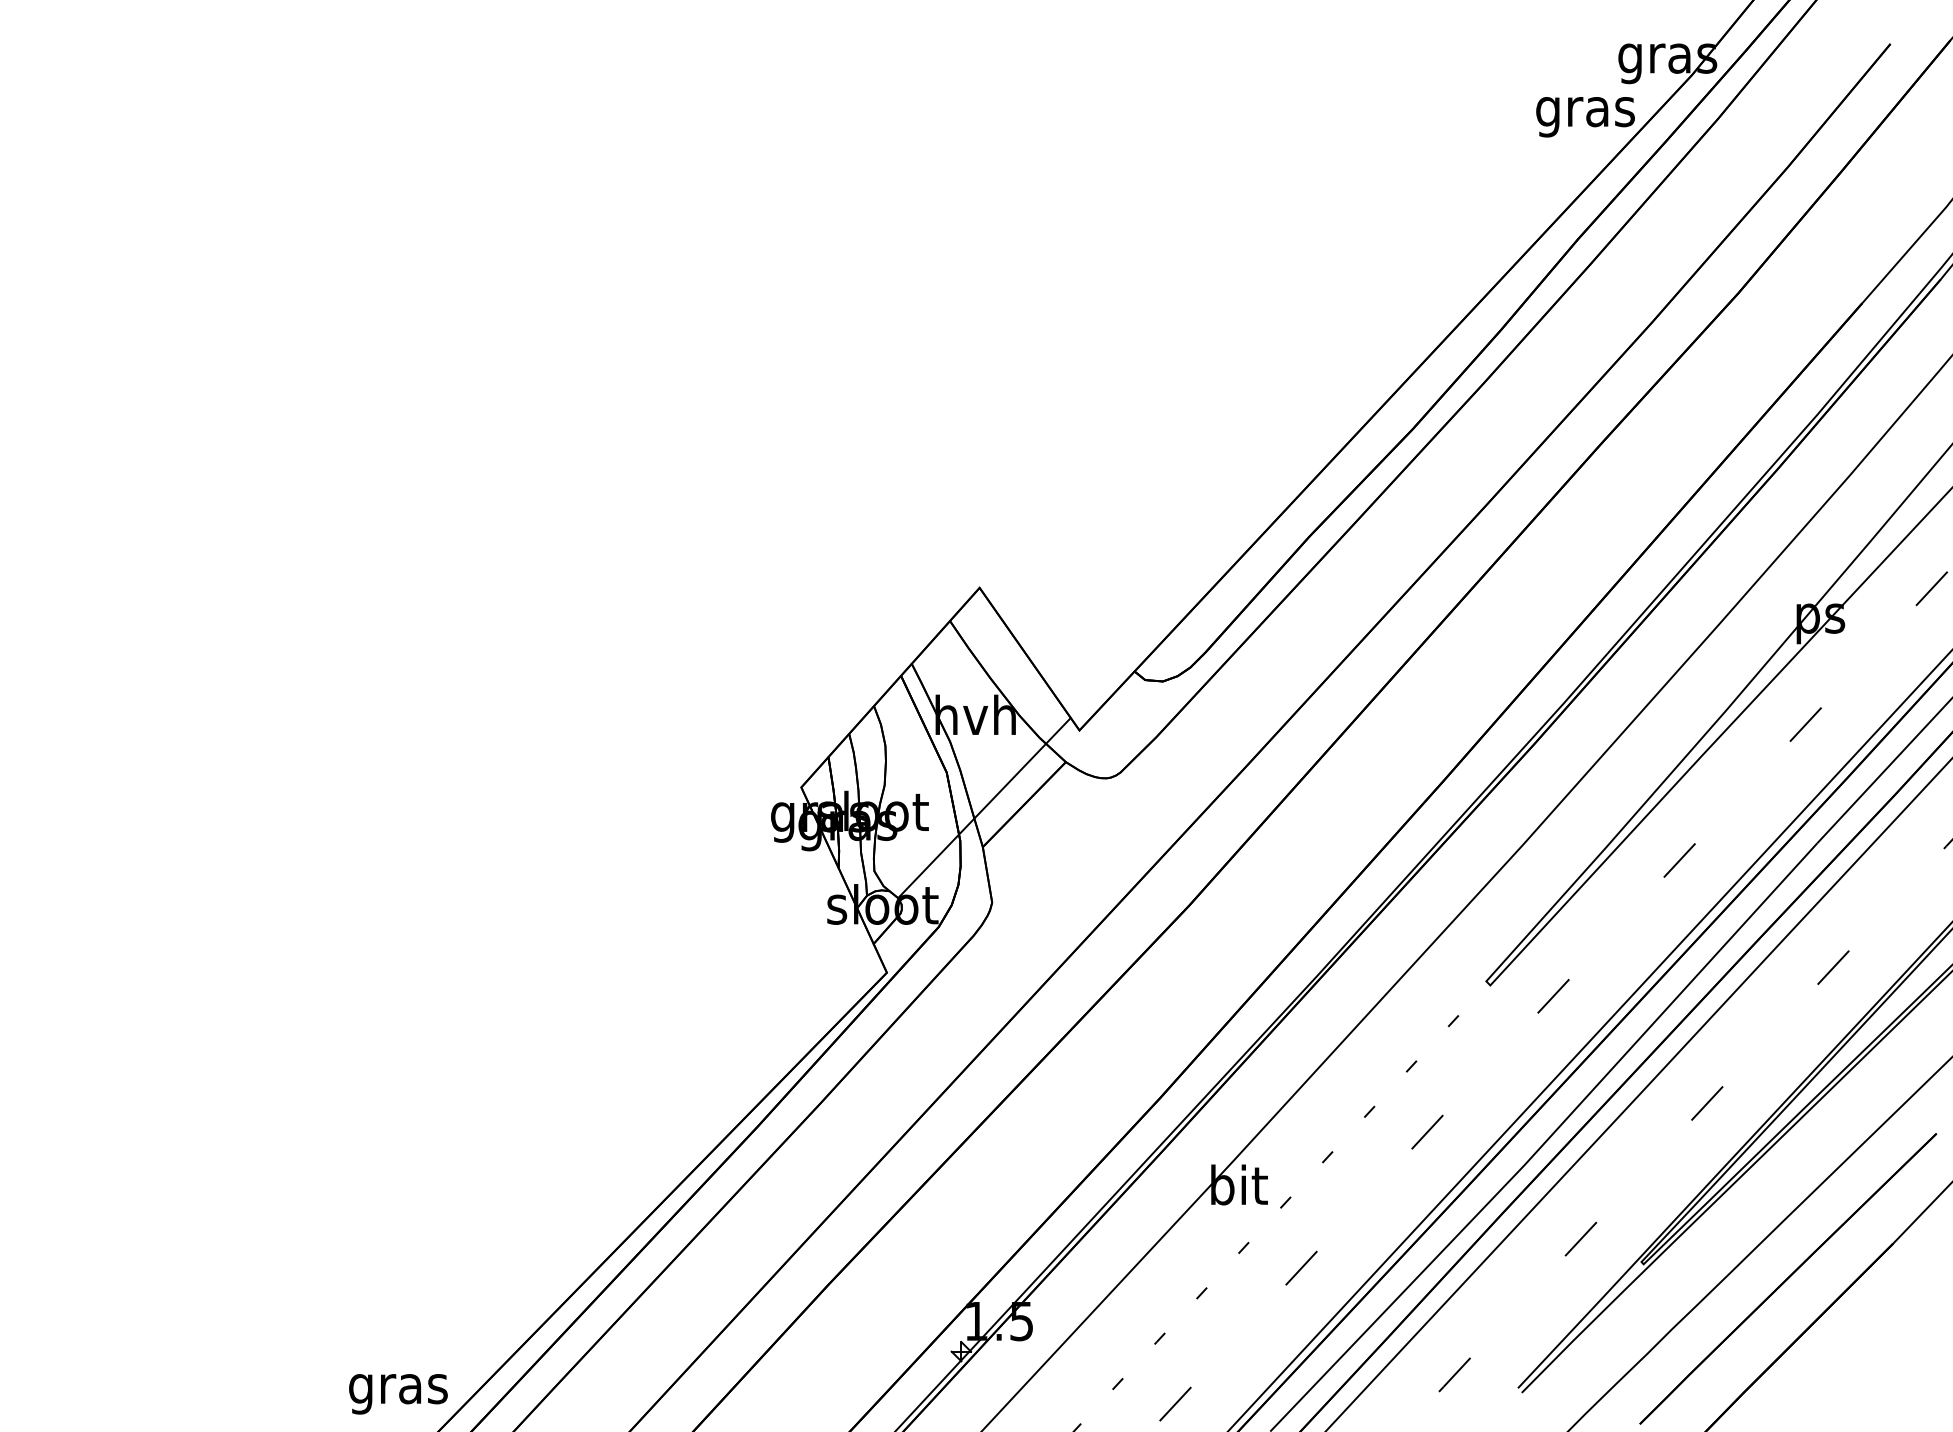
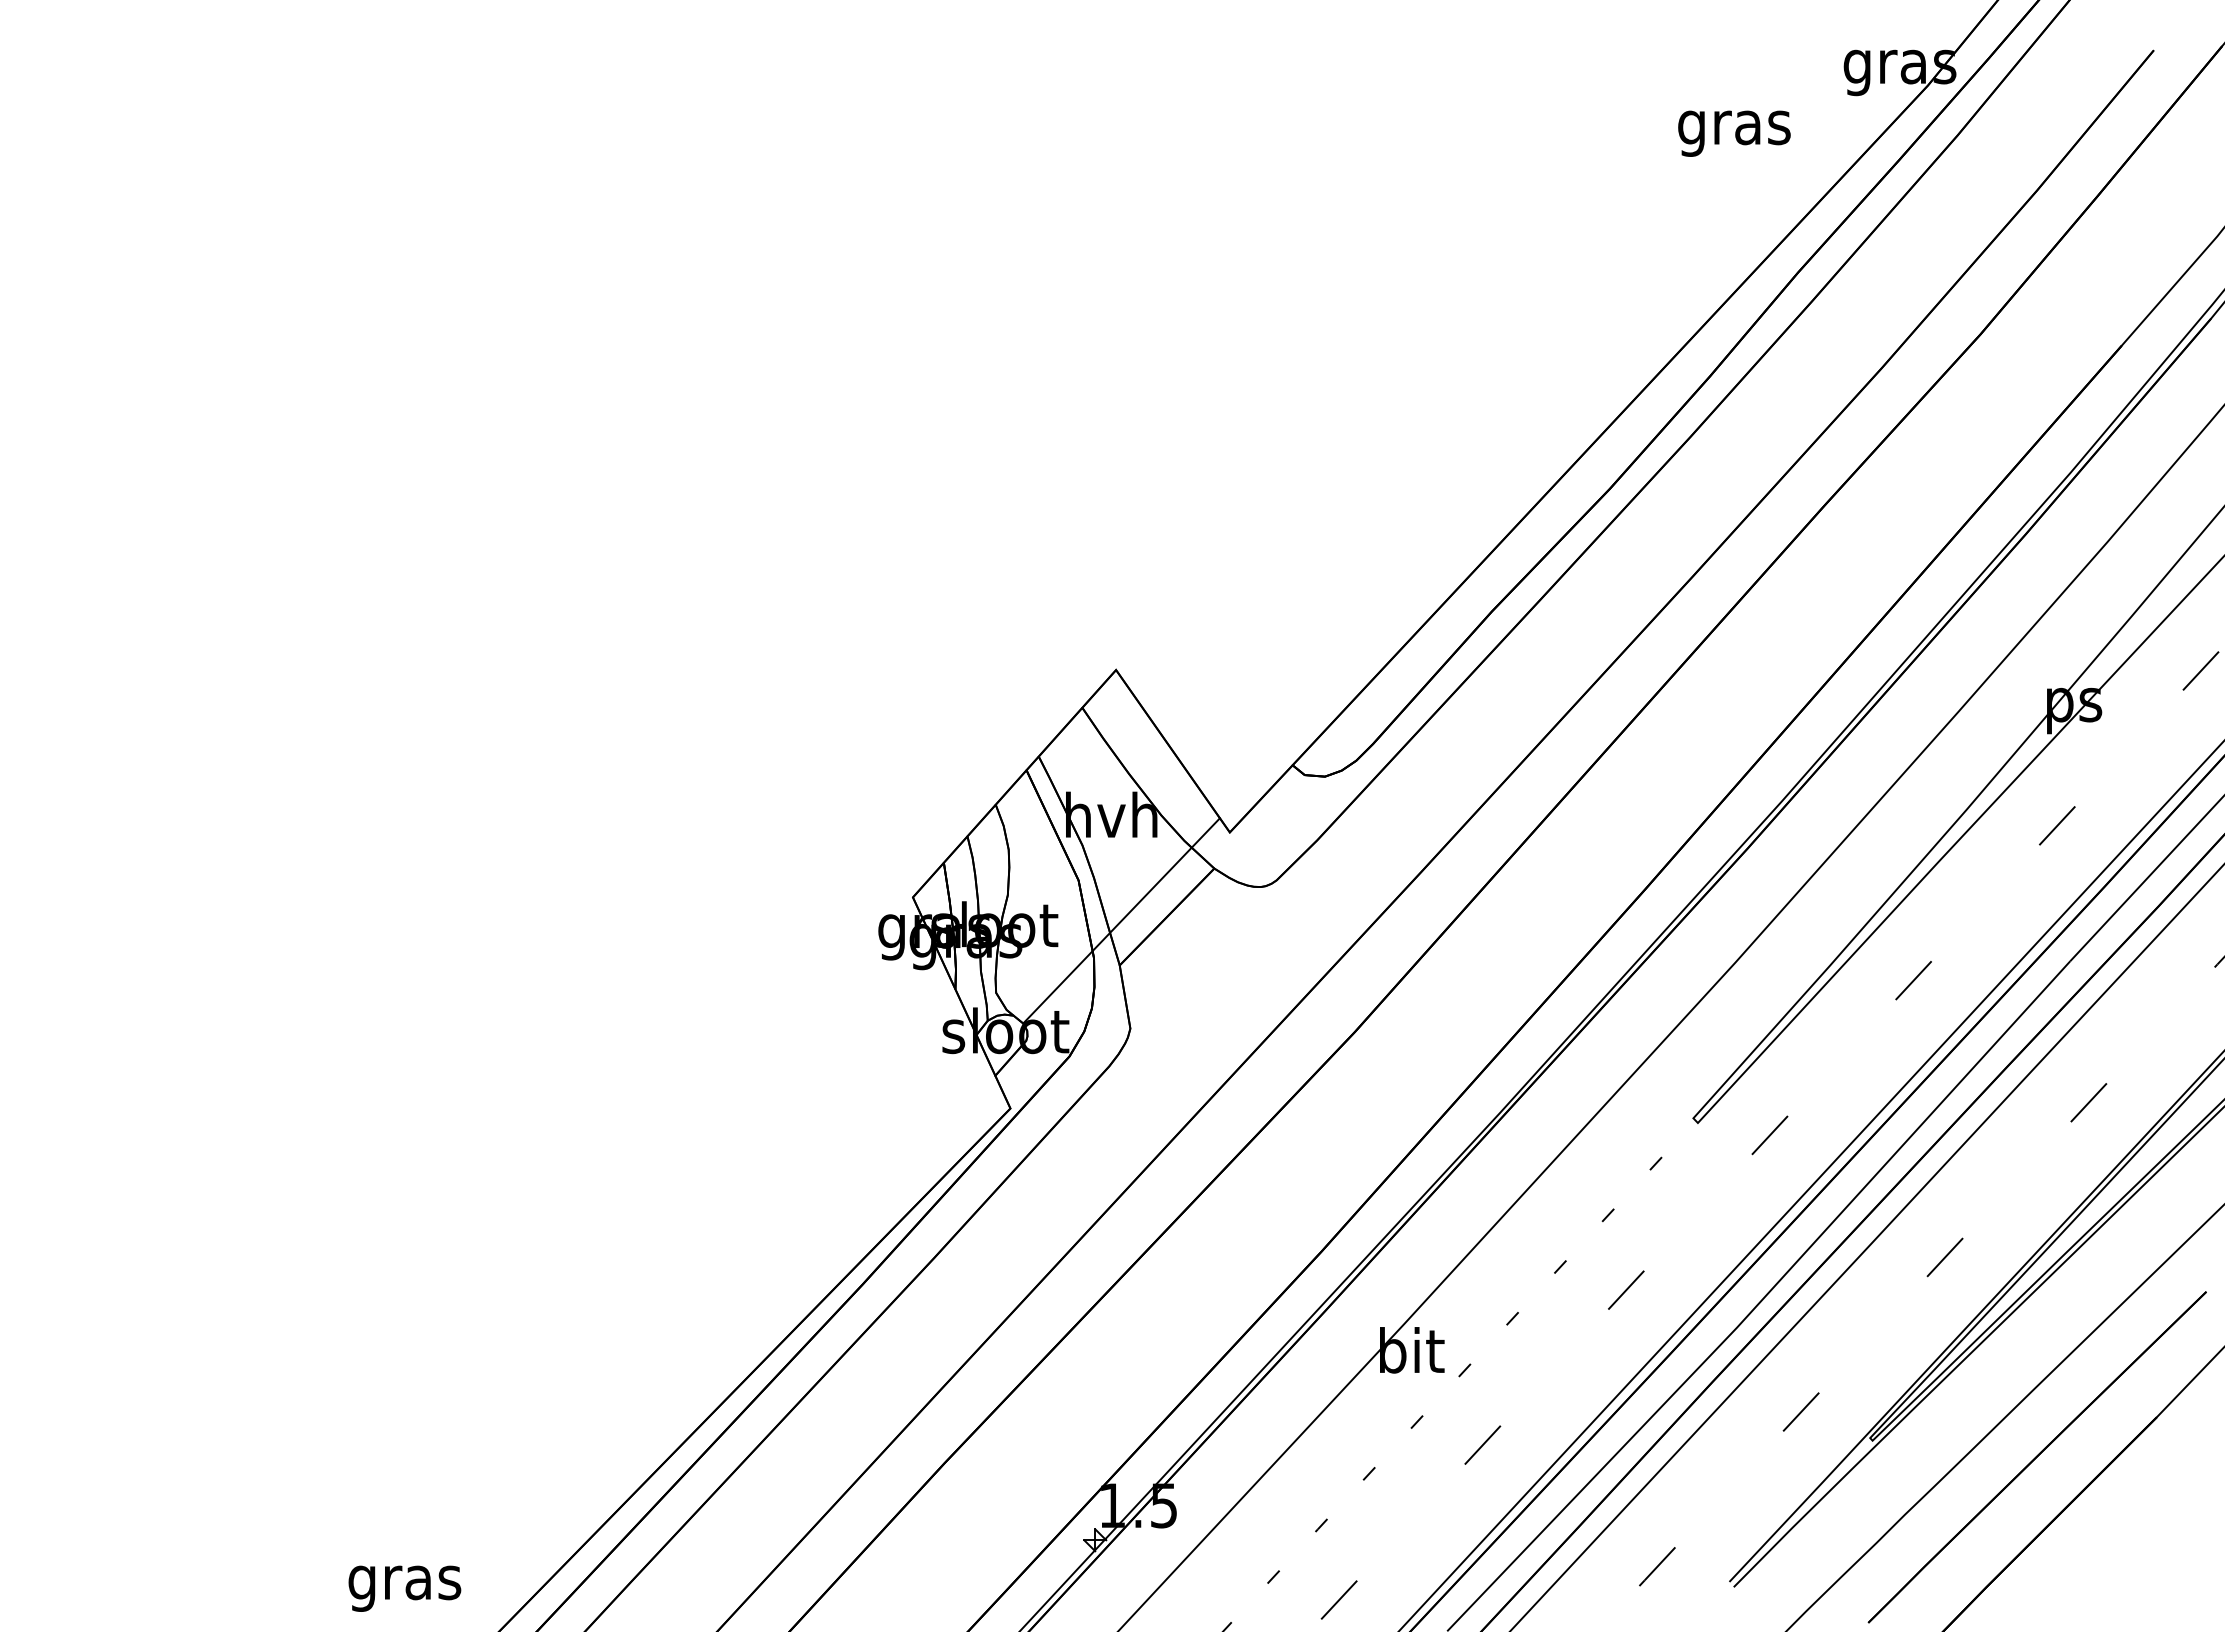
text: (1585, 116) -> (1734, 133), moved
text: (398, 1394) -> (404, 1588), moved

